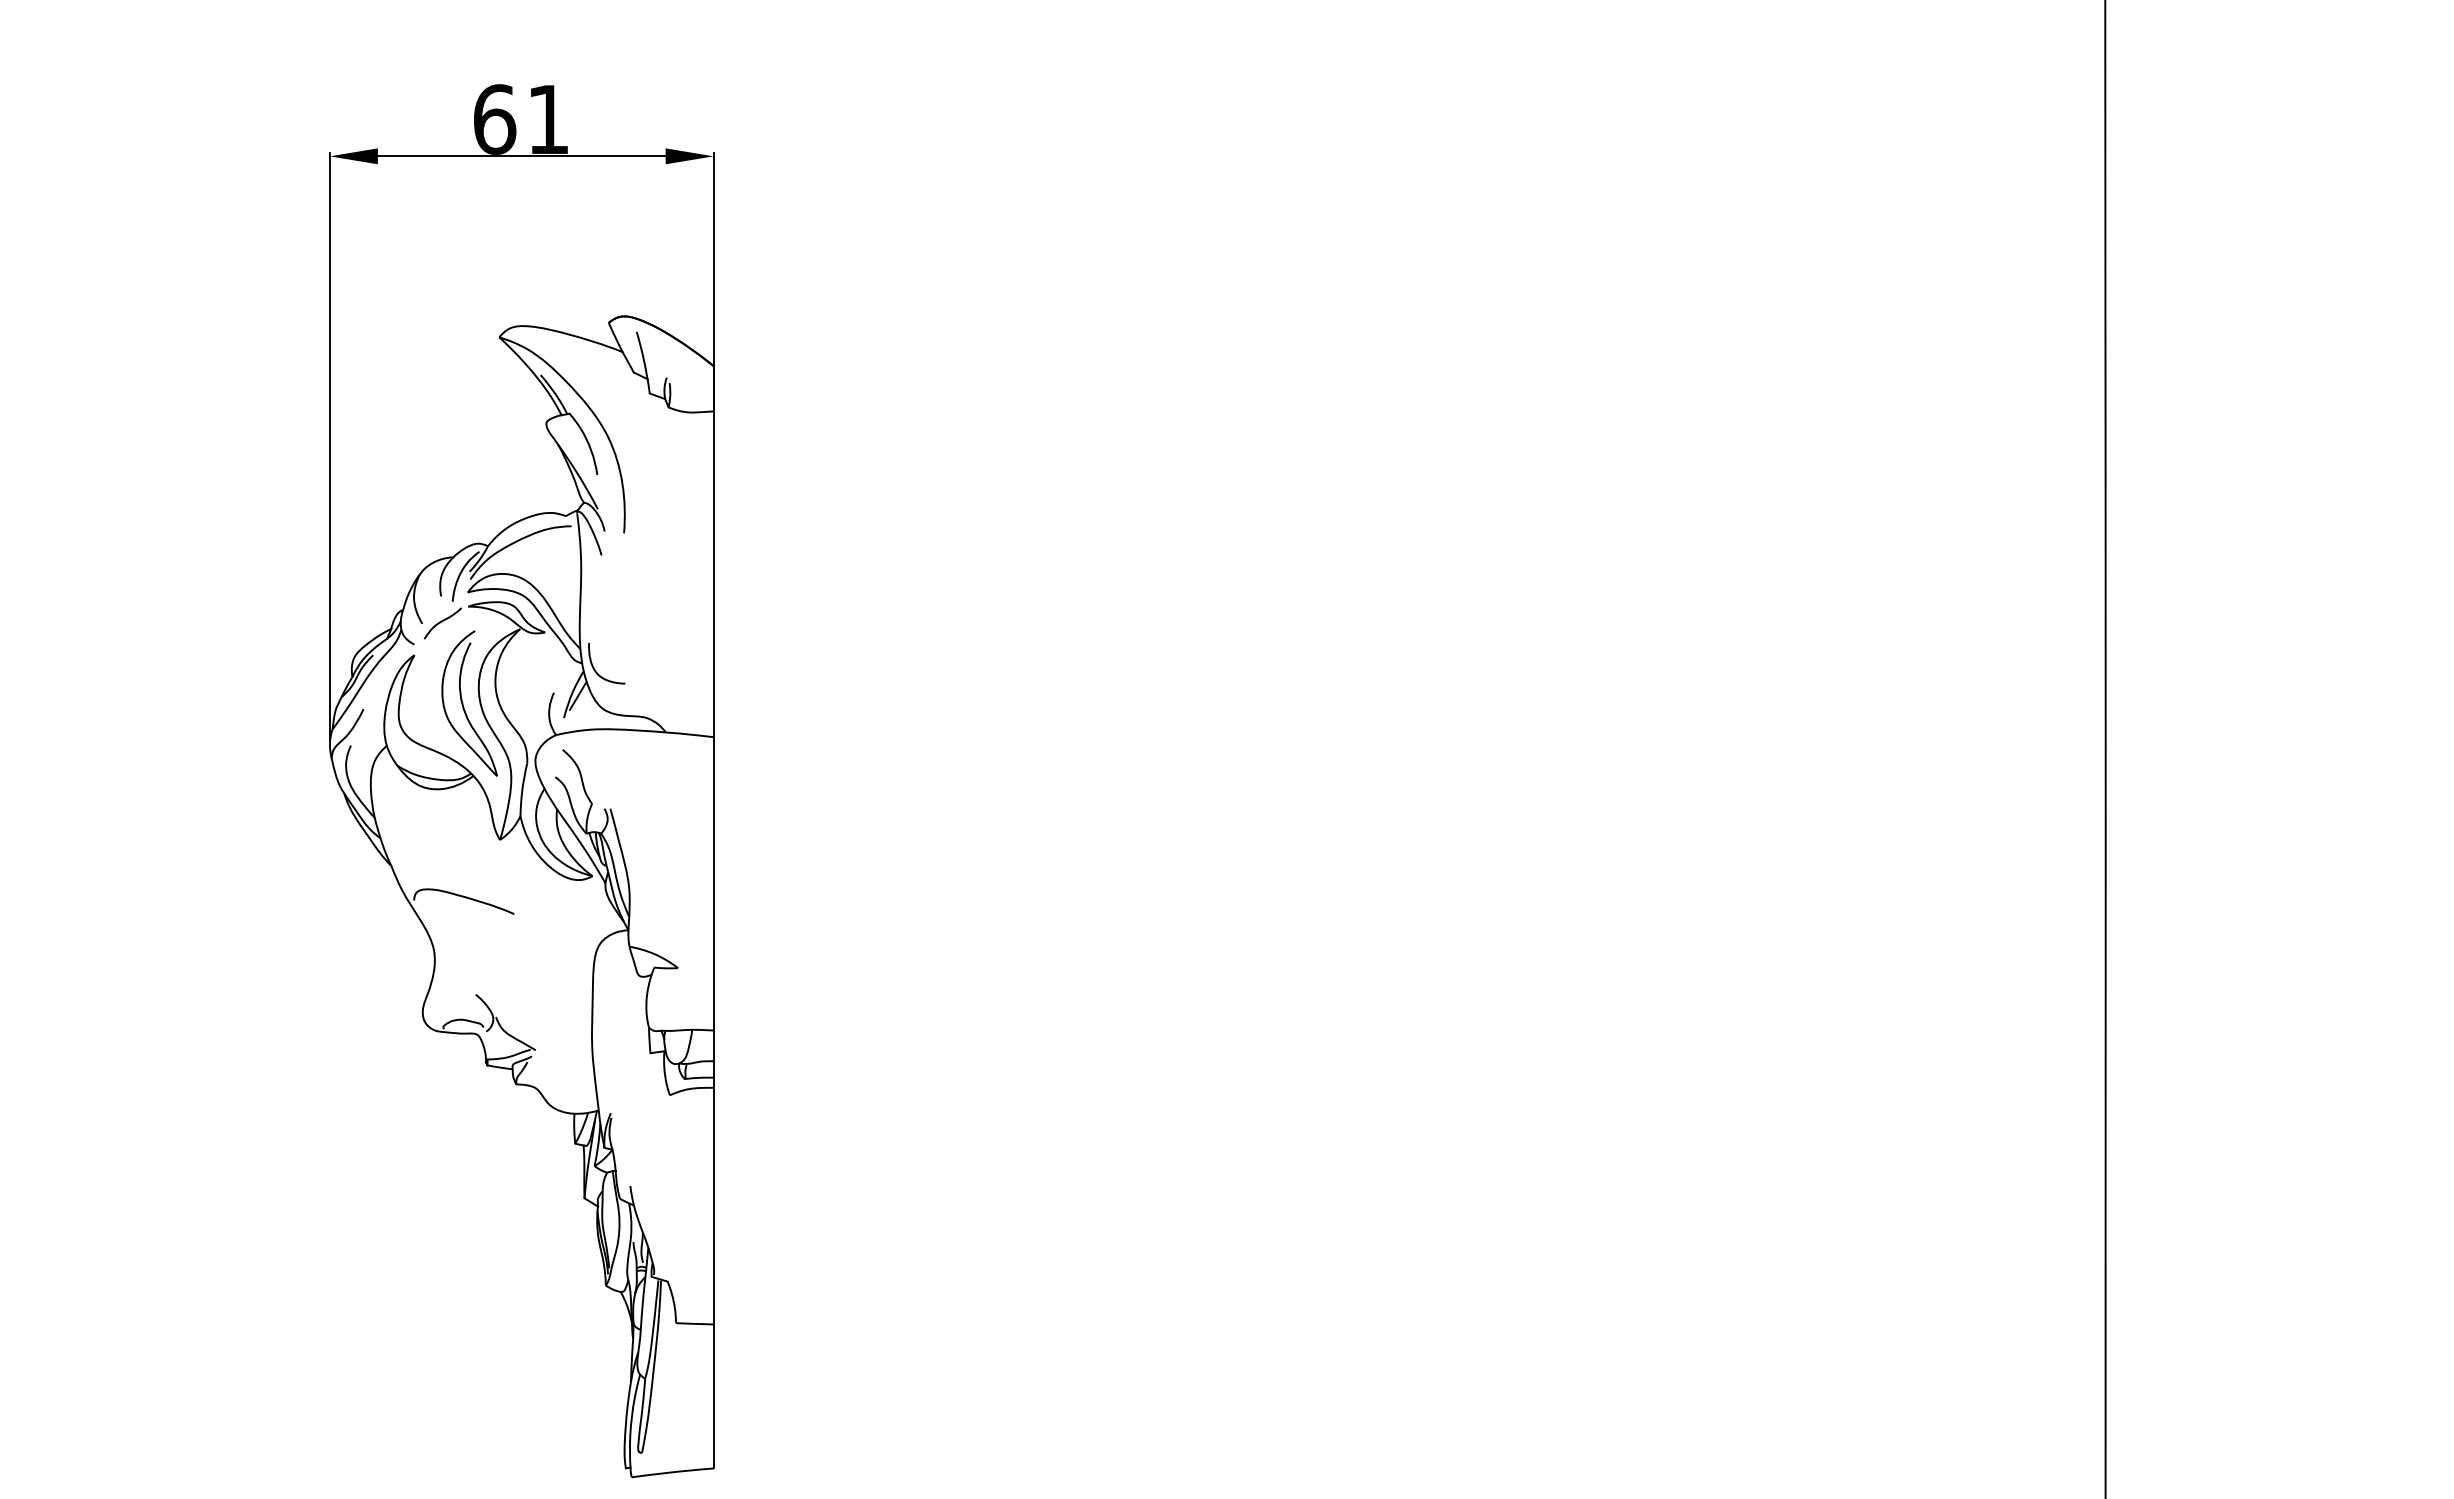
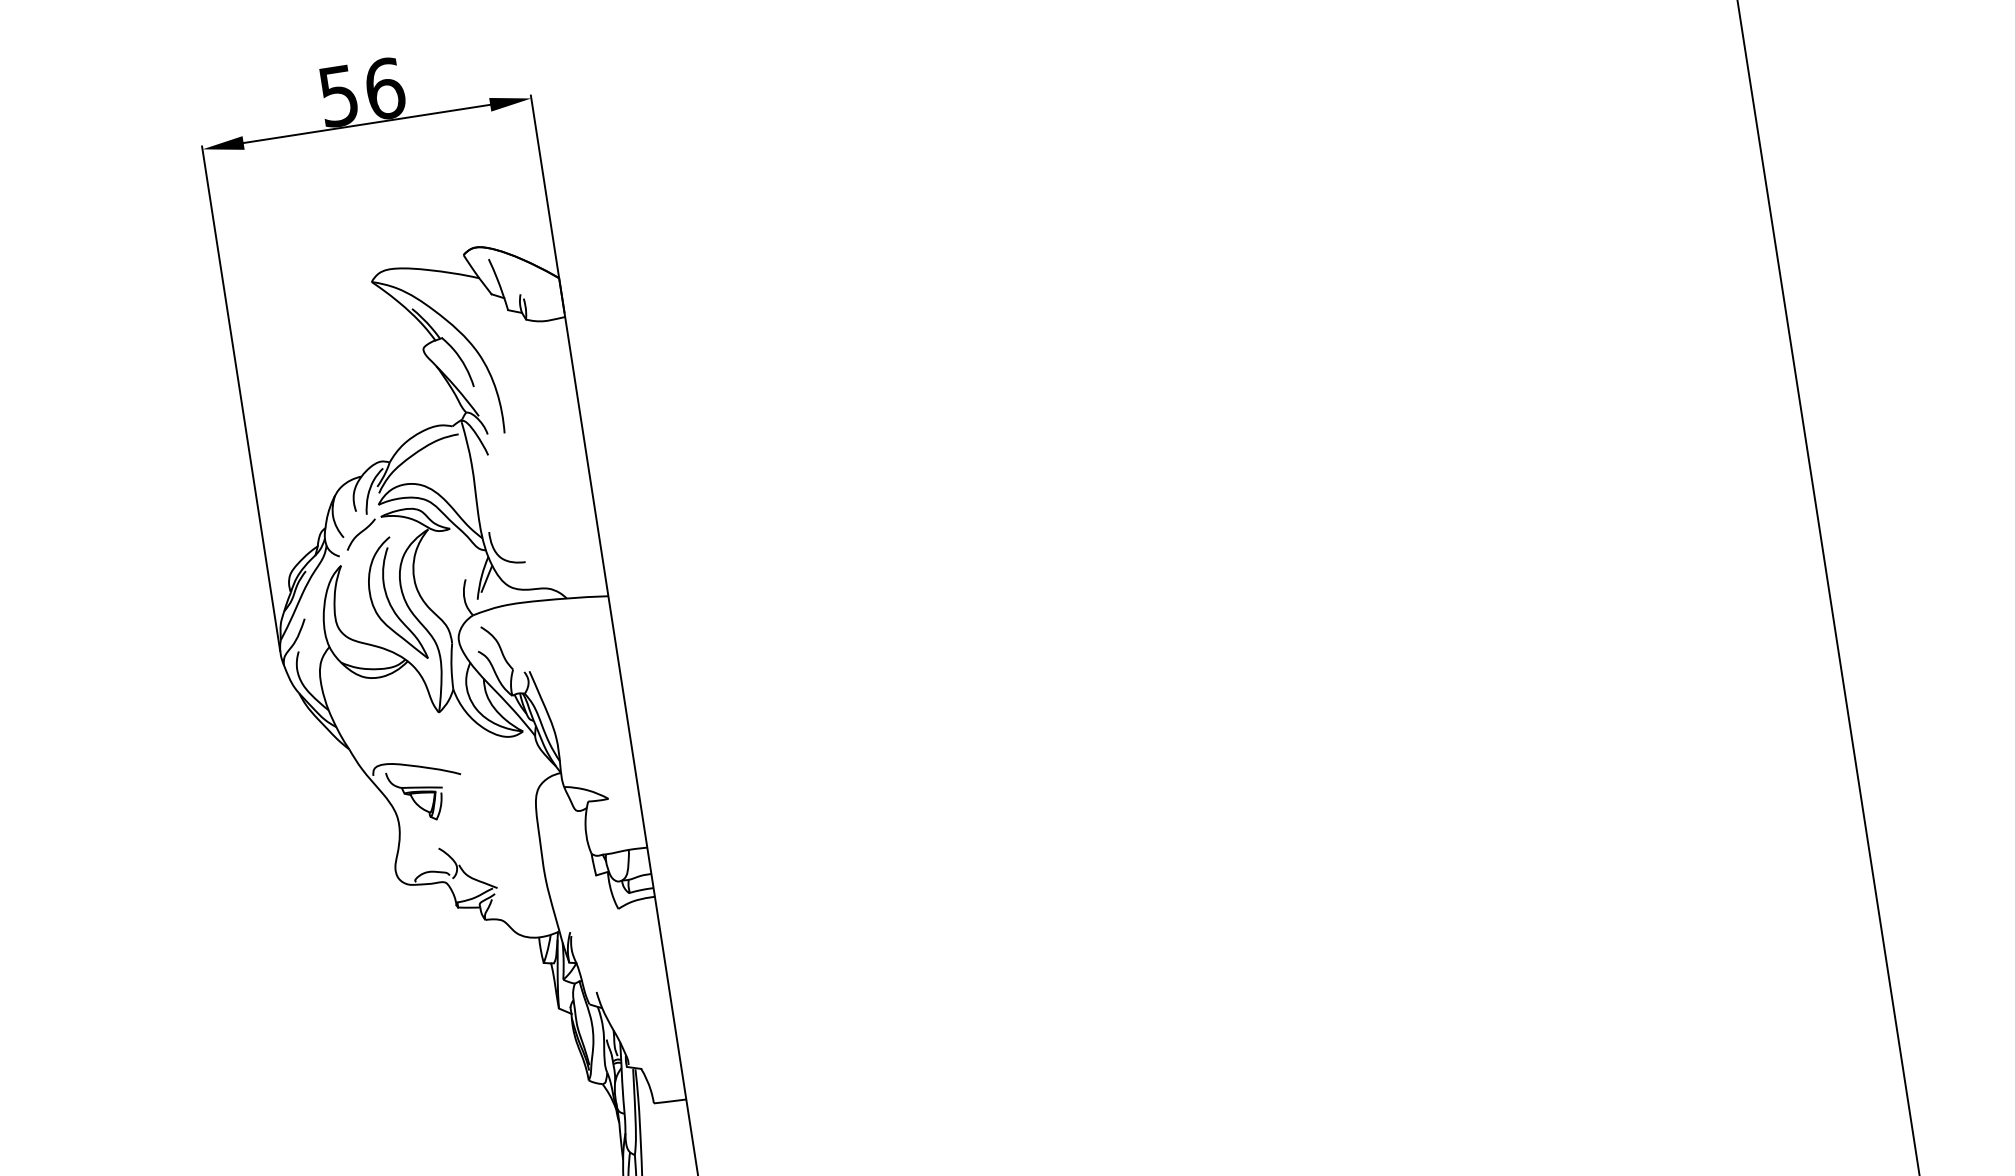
text: (522, 119) -> (362, 92), 61 -> 56
part: (459, 930) -> (416, 795), added

